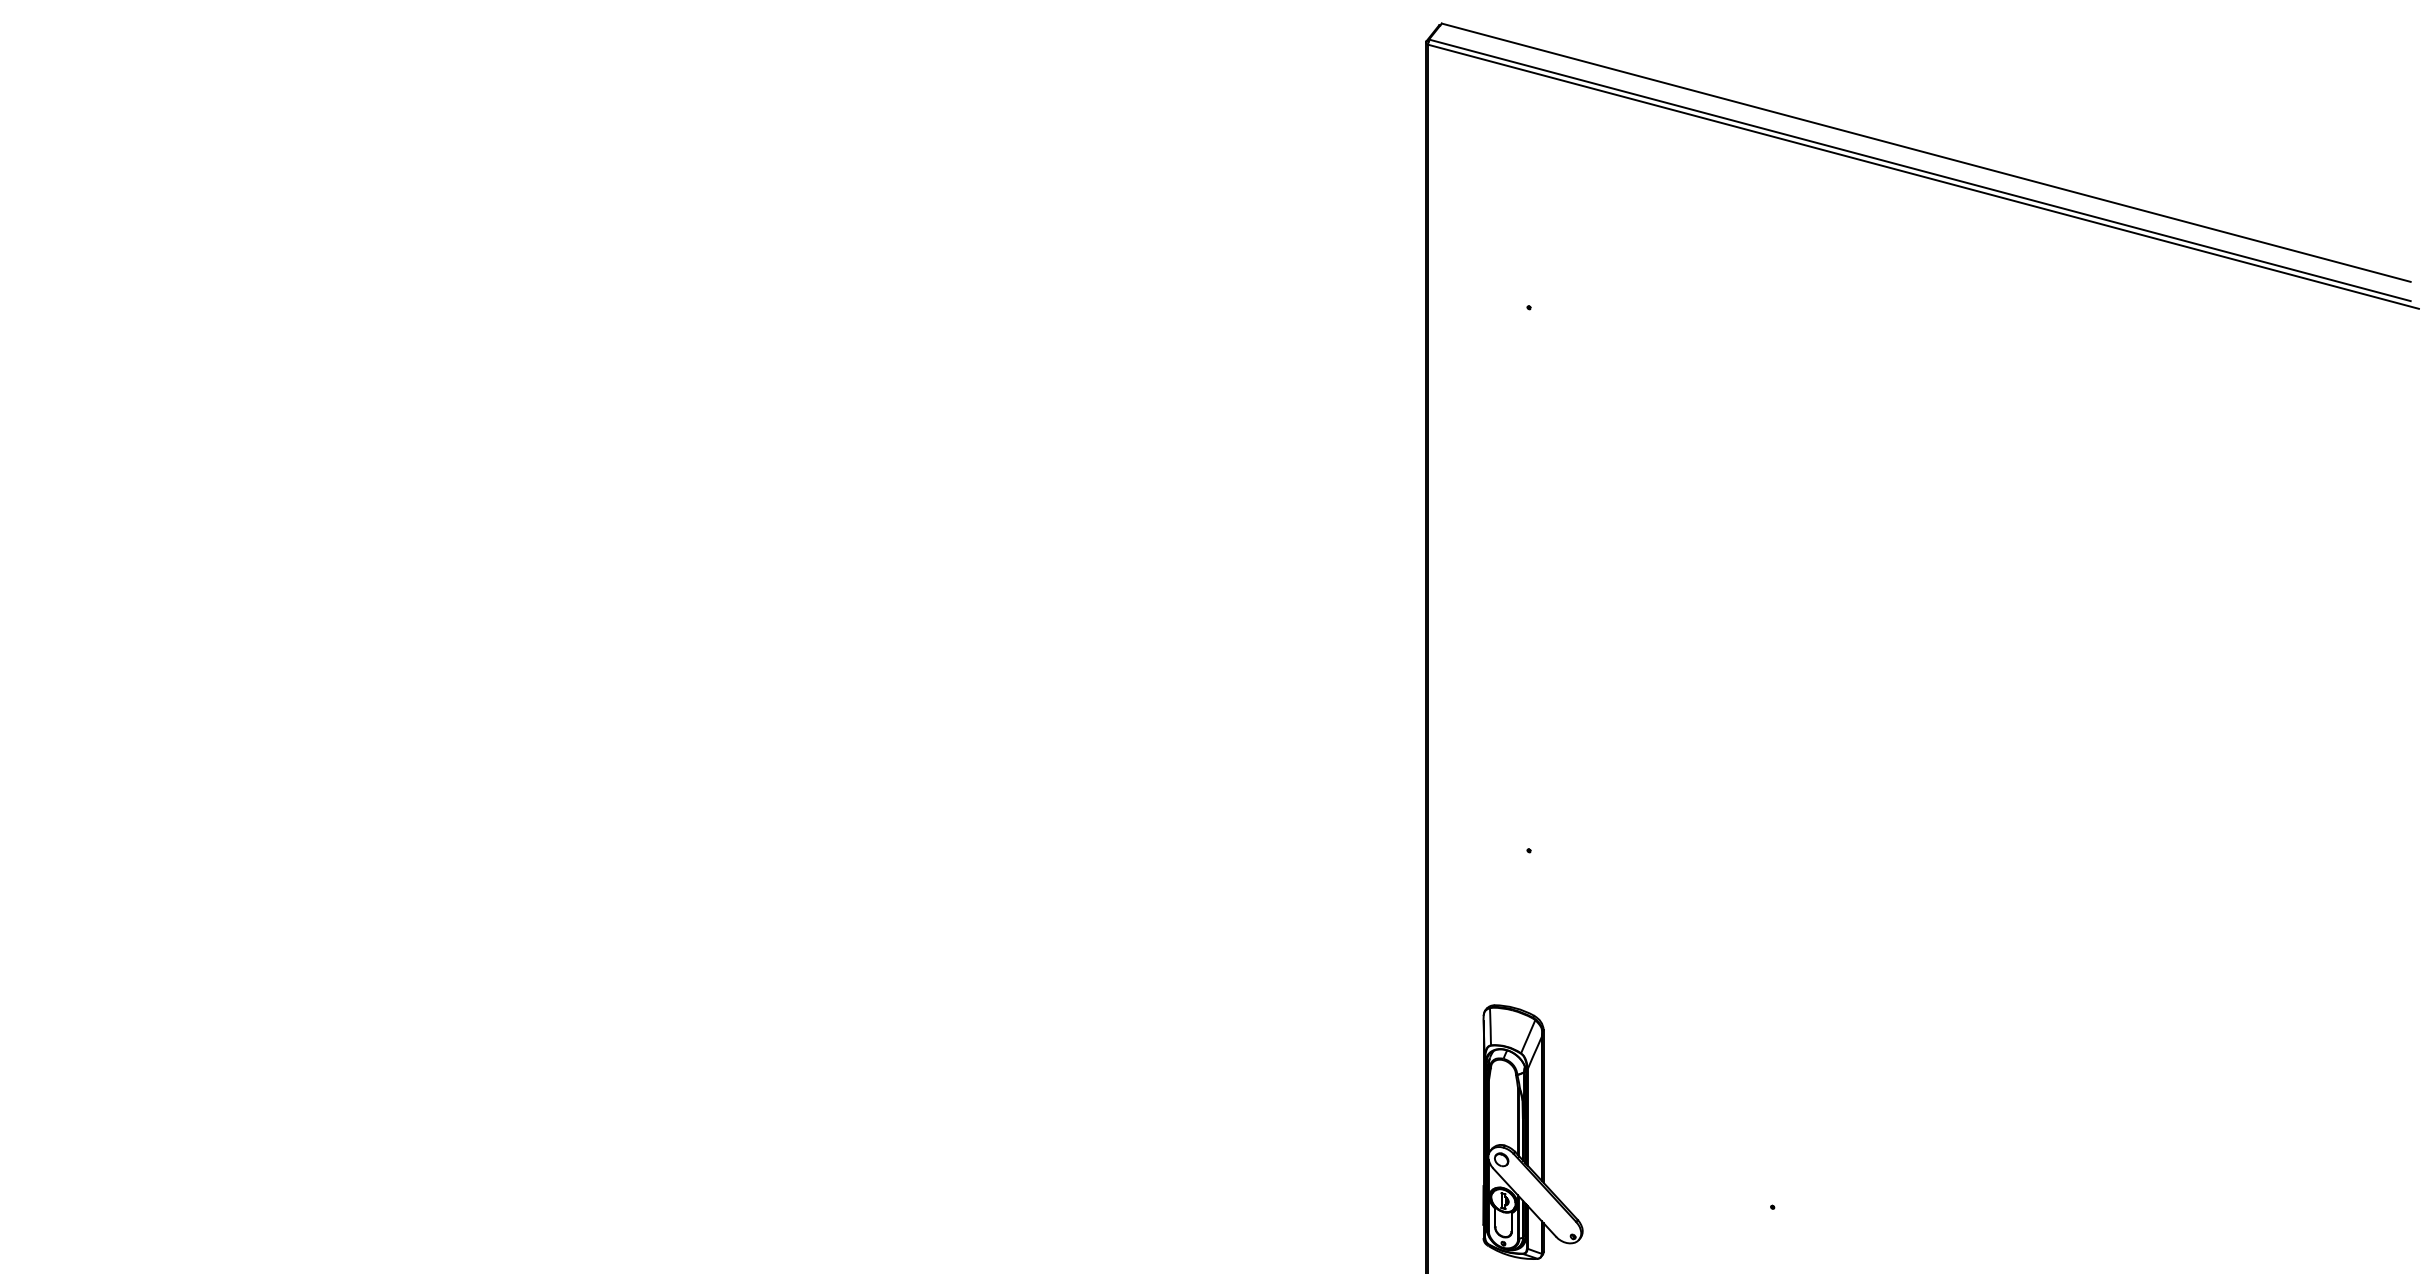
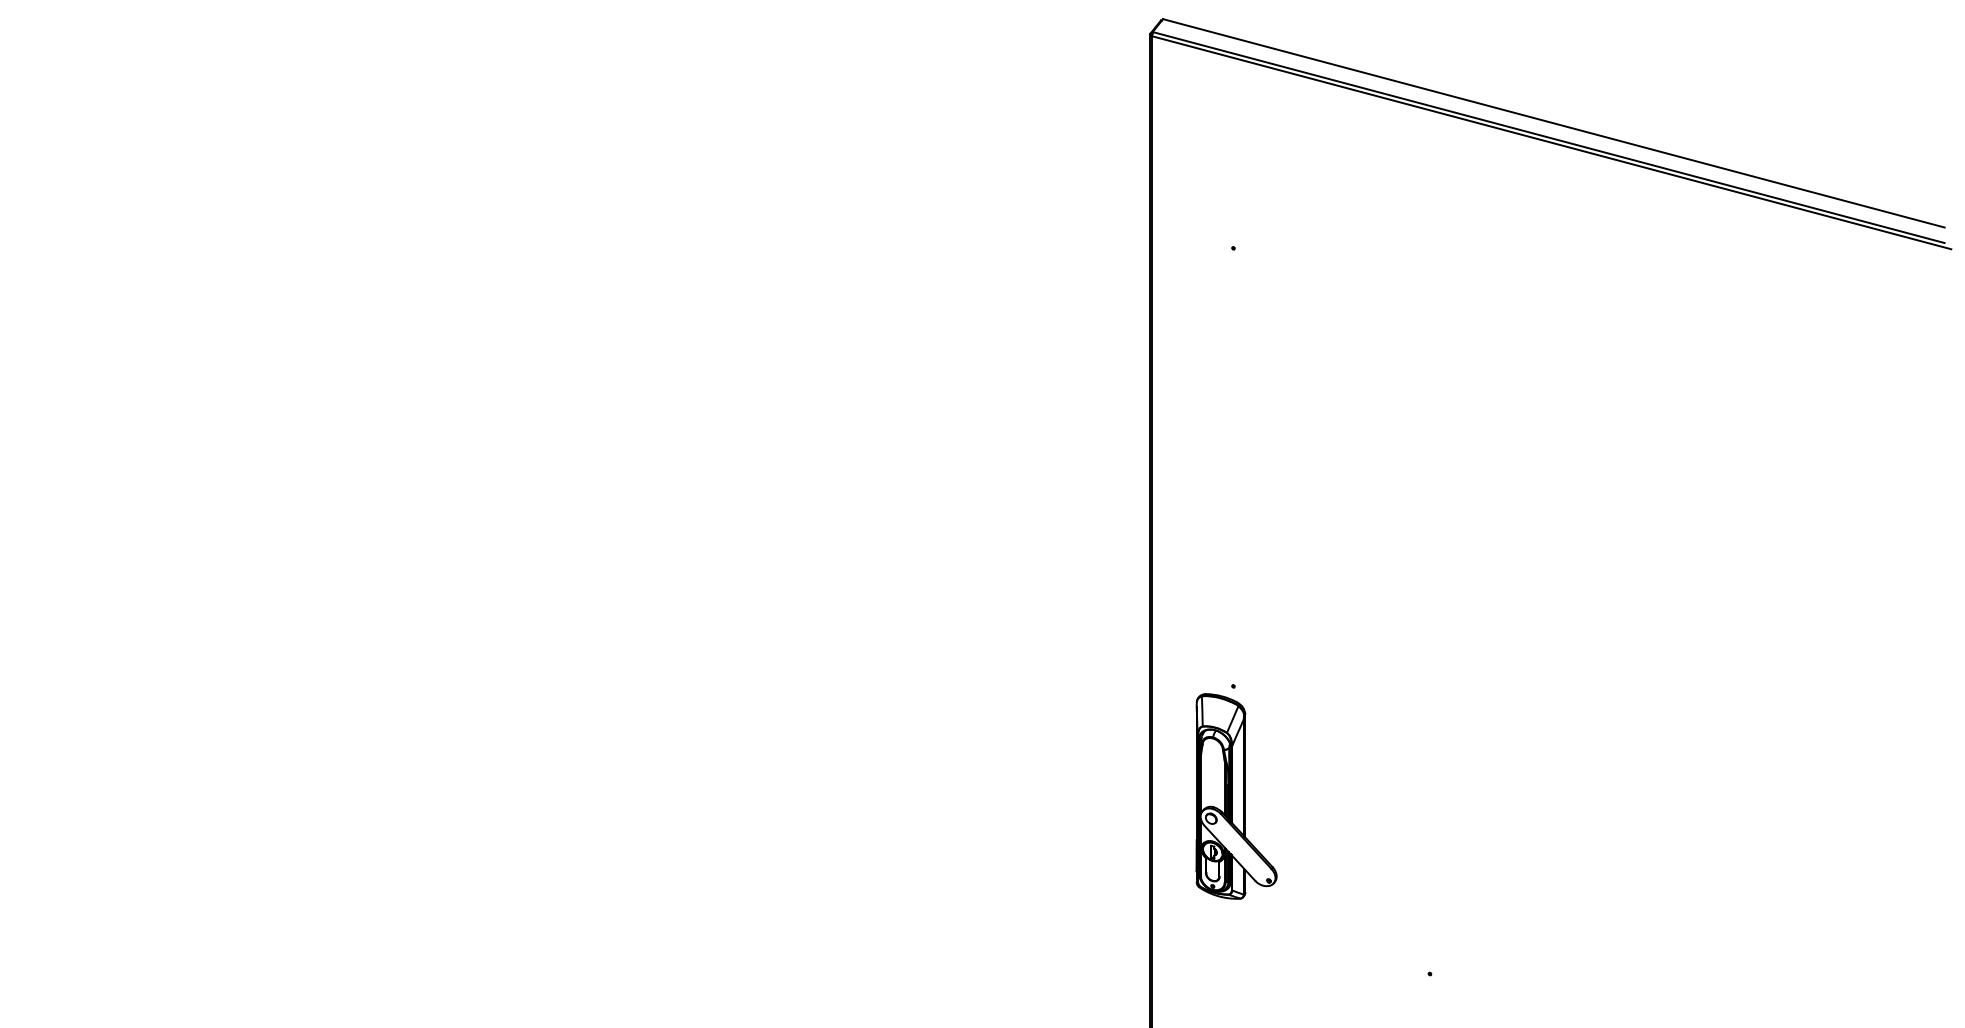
part: (1532, 1131) -> (1236, 795), moved

